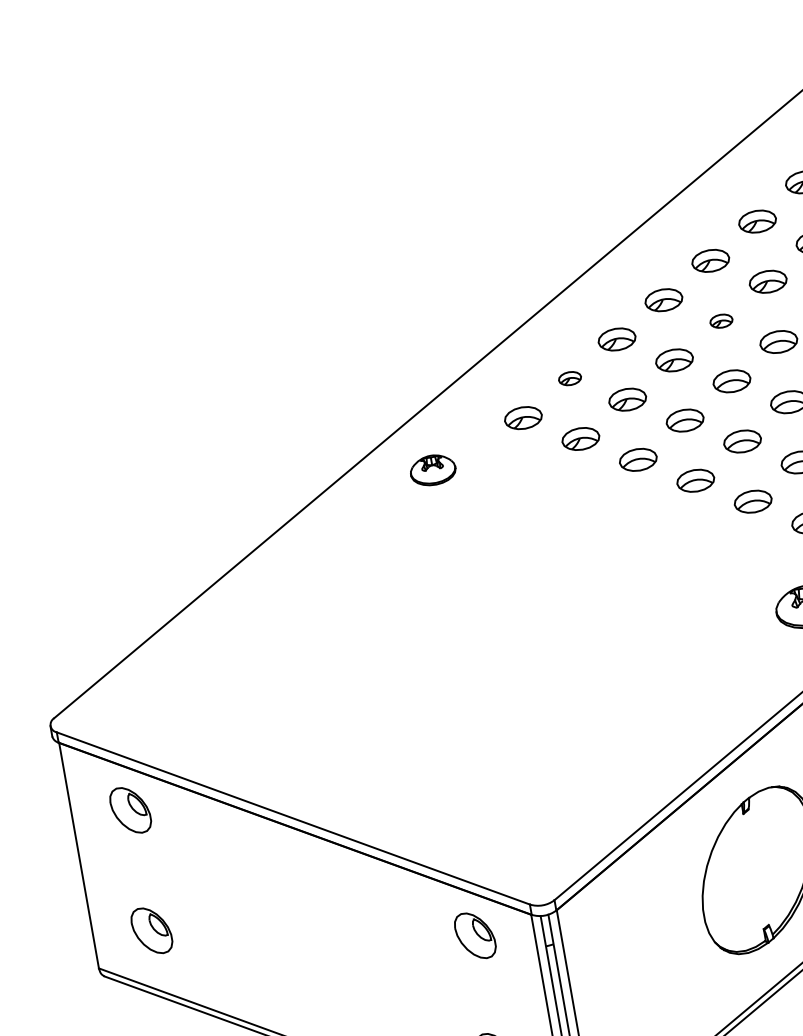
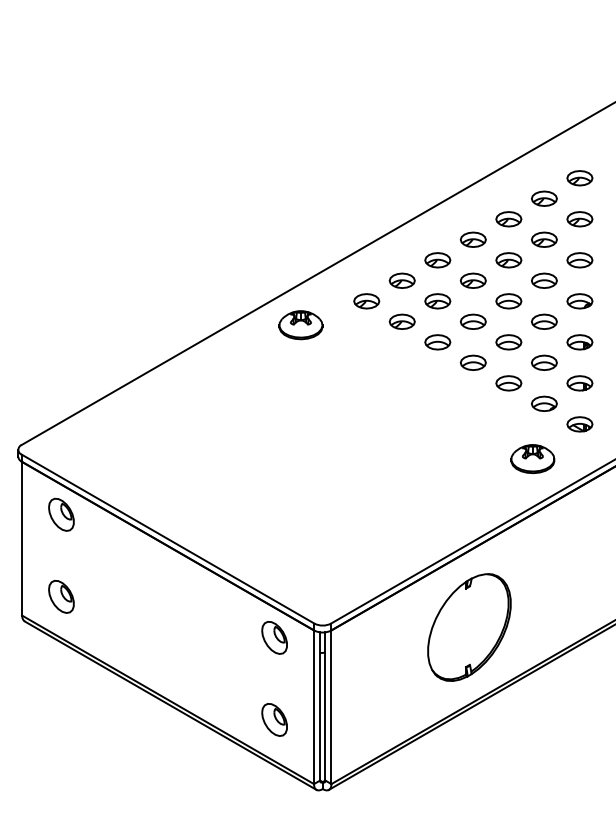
part: (720, 321) -> (508, 260), size x1.67
part: (569, 378) -> (401, 280), size x1.67
part: (432, 470) -> (300, 325), size x1.43

